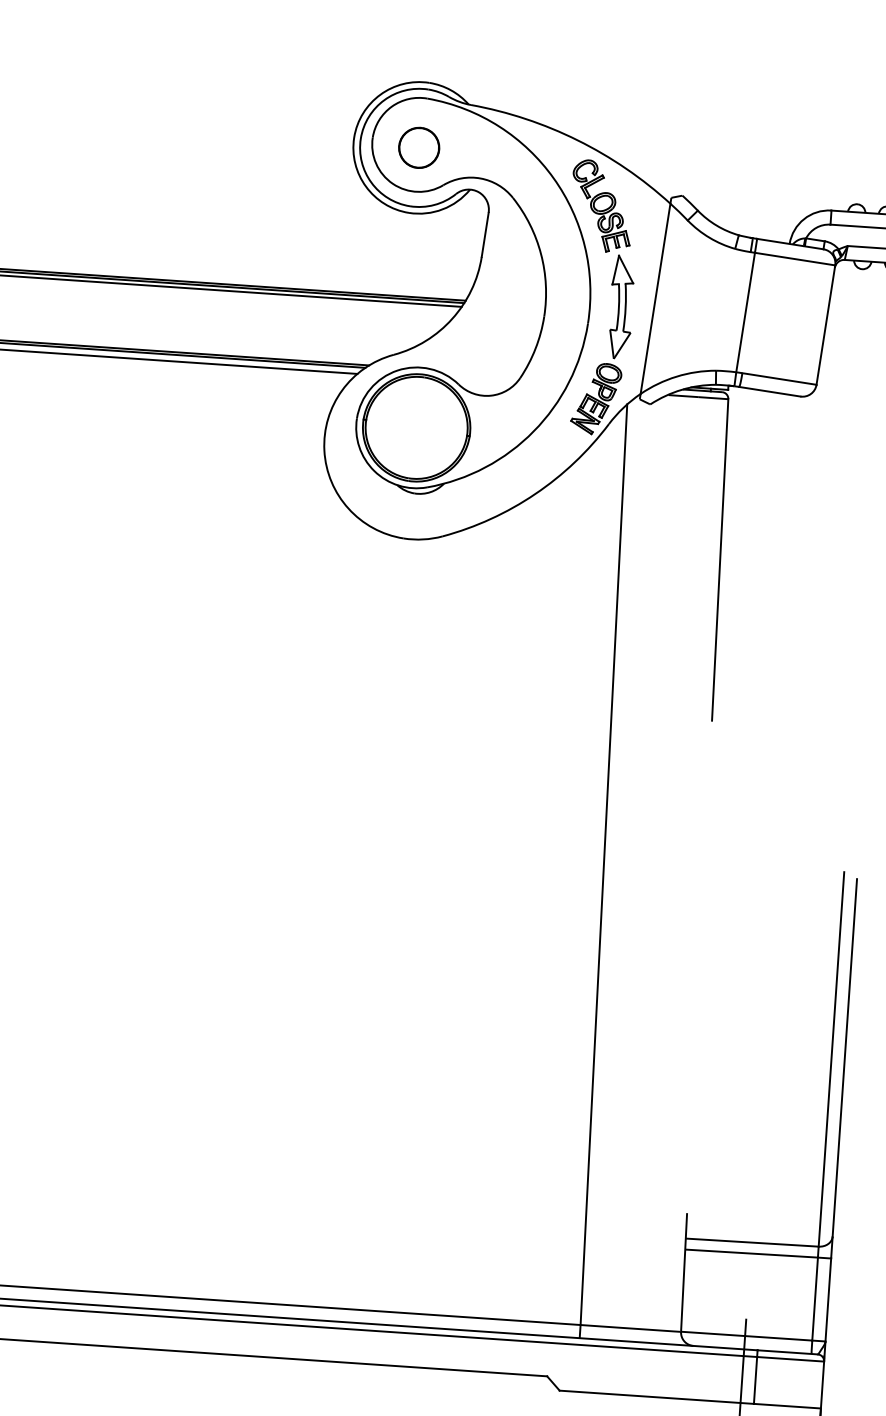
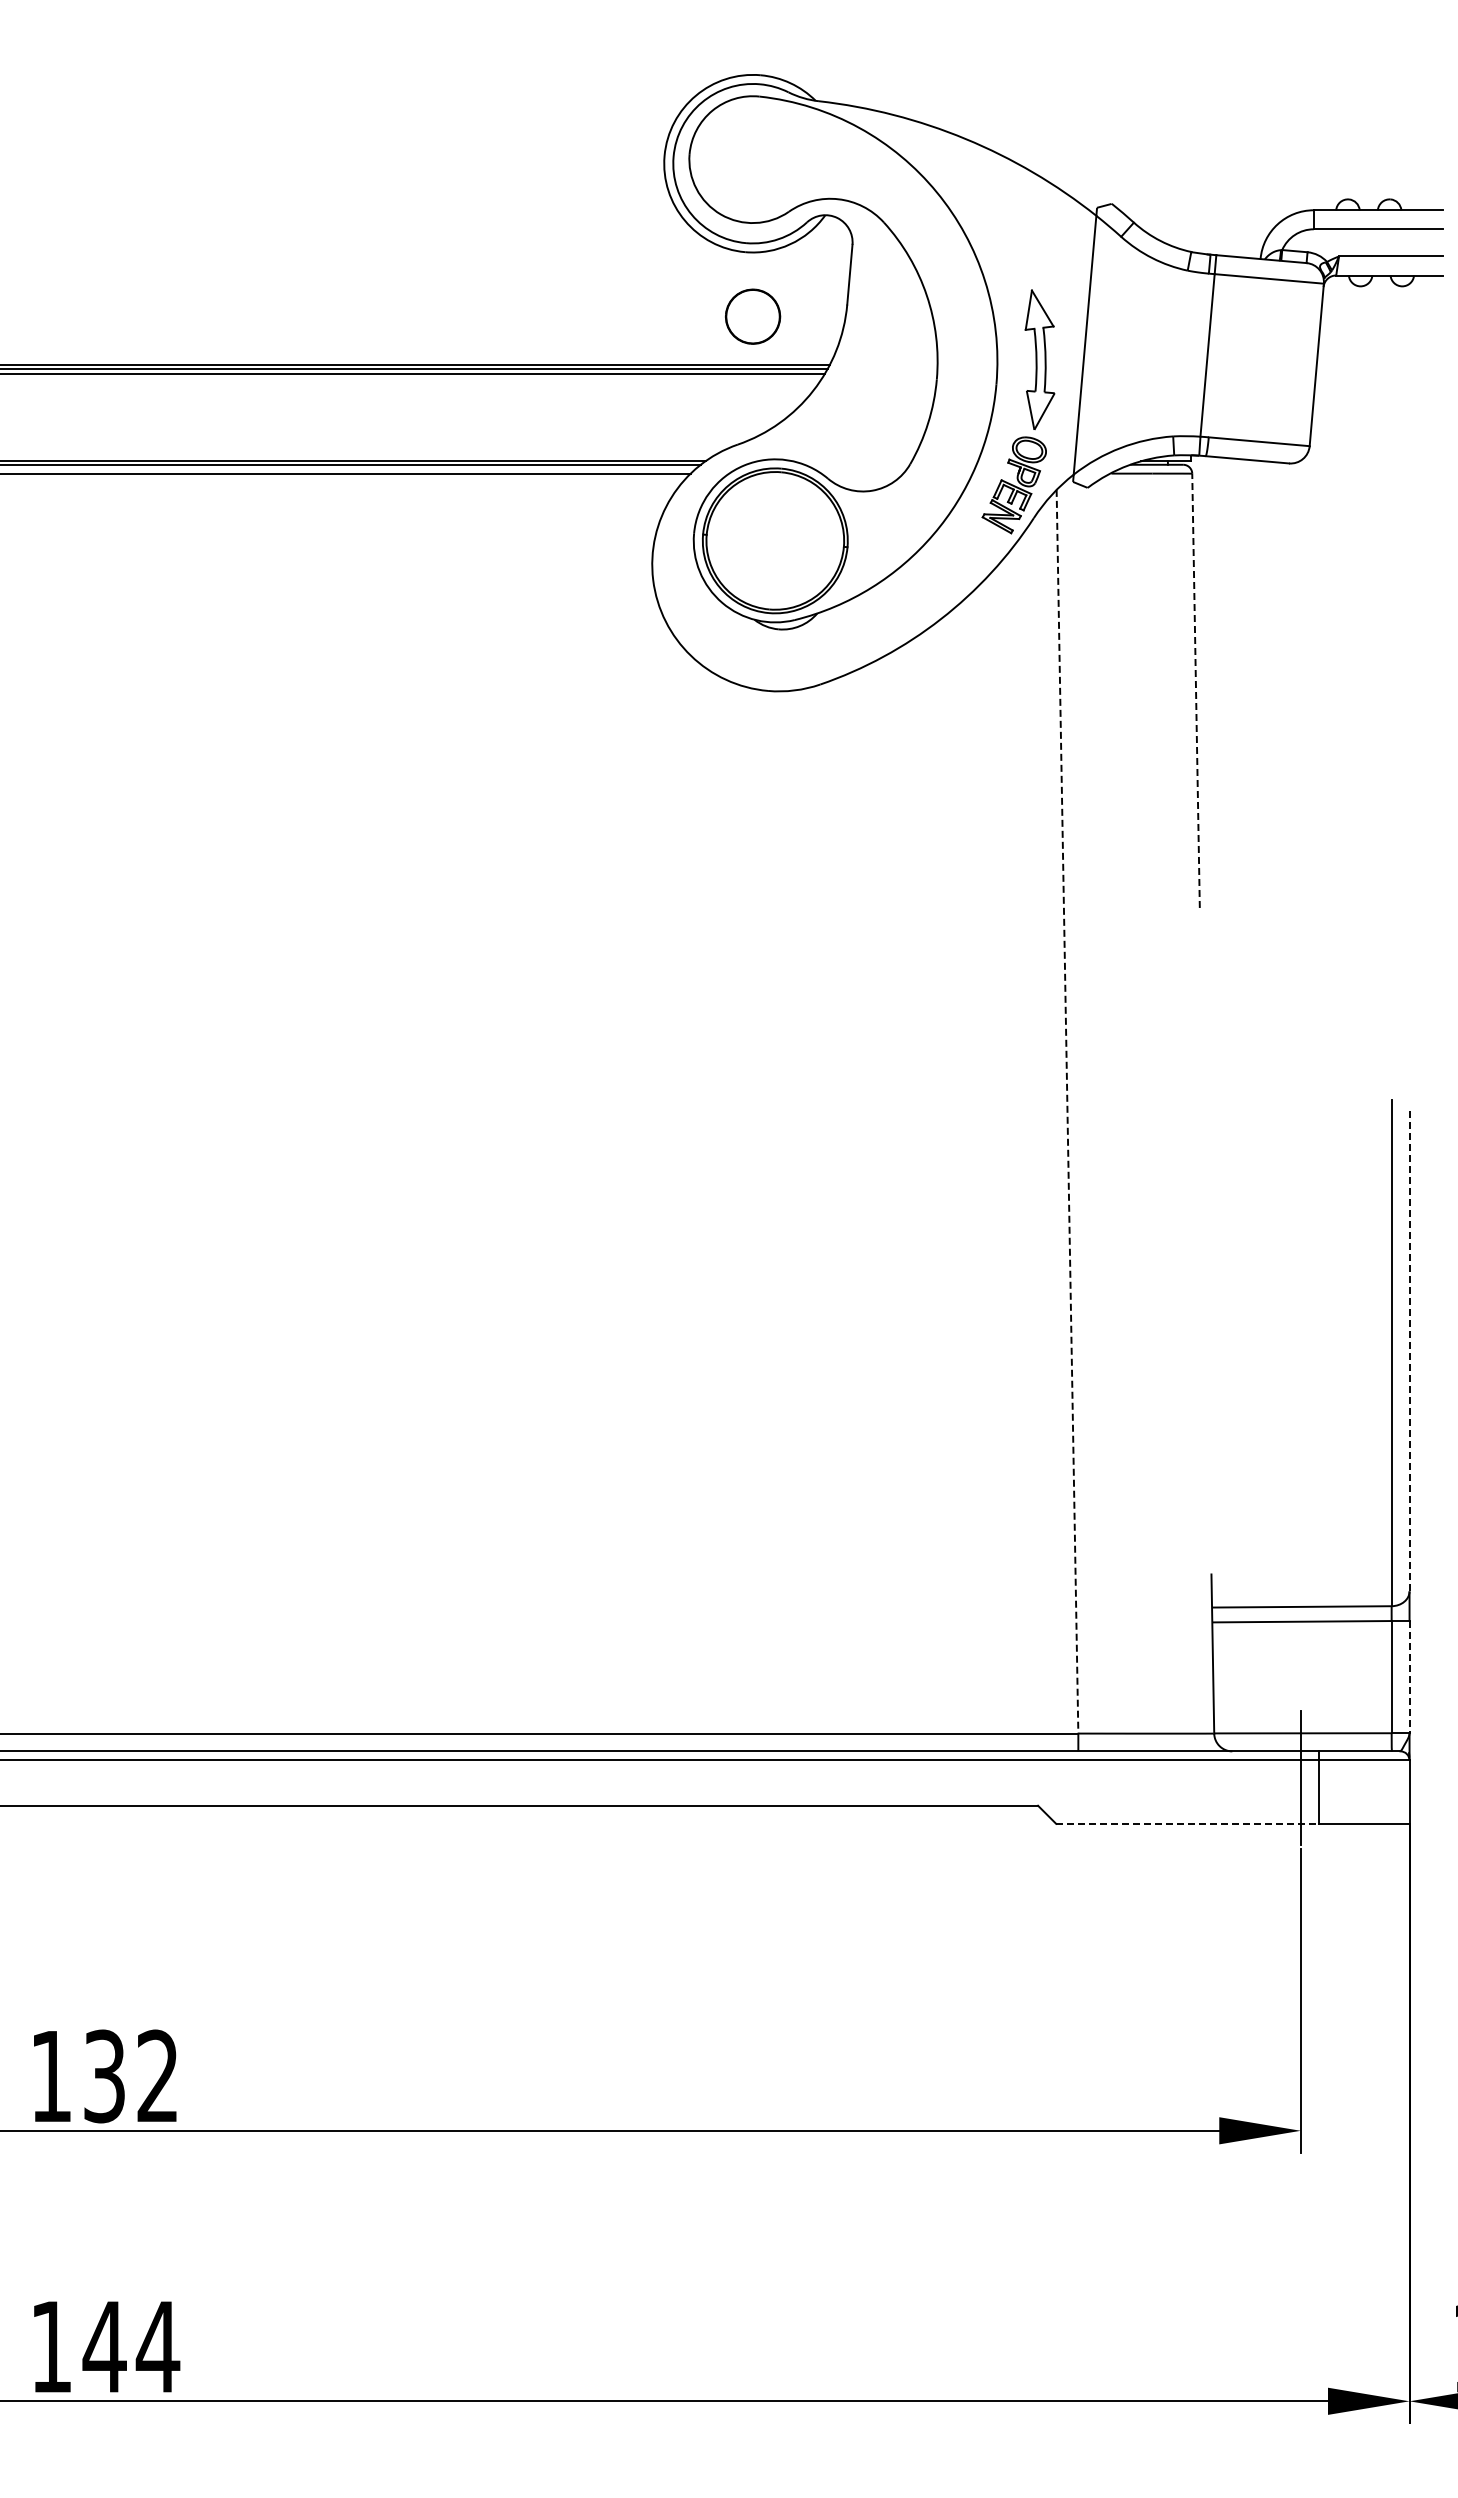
part: (419, 147) -> (753, 316), moved
part: (602, 206) -> (1004, 225), removed
line: (720, 559) -> (1196, 690), solid -> dashed
line: (603, 864) -> (1067, 1111), solid -> dashed
line: (844, 1057) -> (1409, 1349), solid -> dashed
line: (828, 1300) -> (1409, 1677), solid -> dashed
line: (657, 1397) -> (1188, 1823), solid -> dashed

